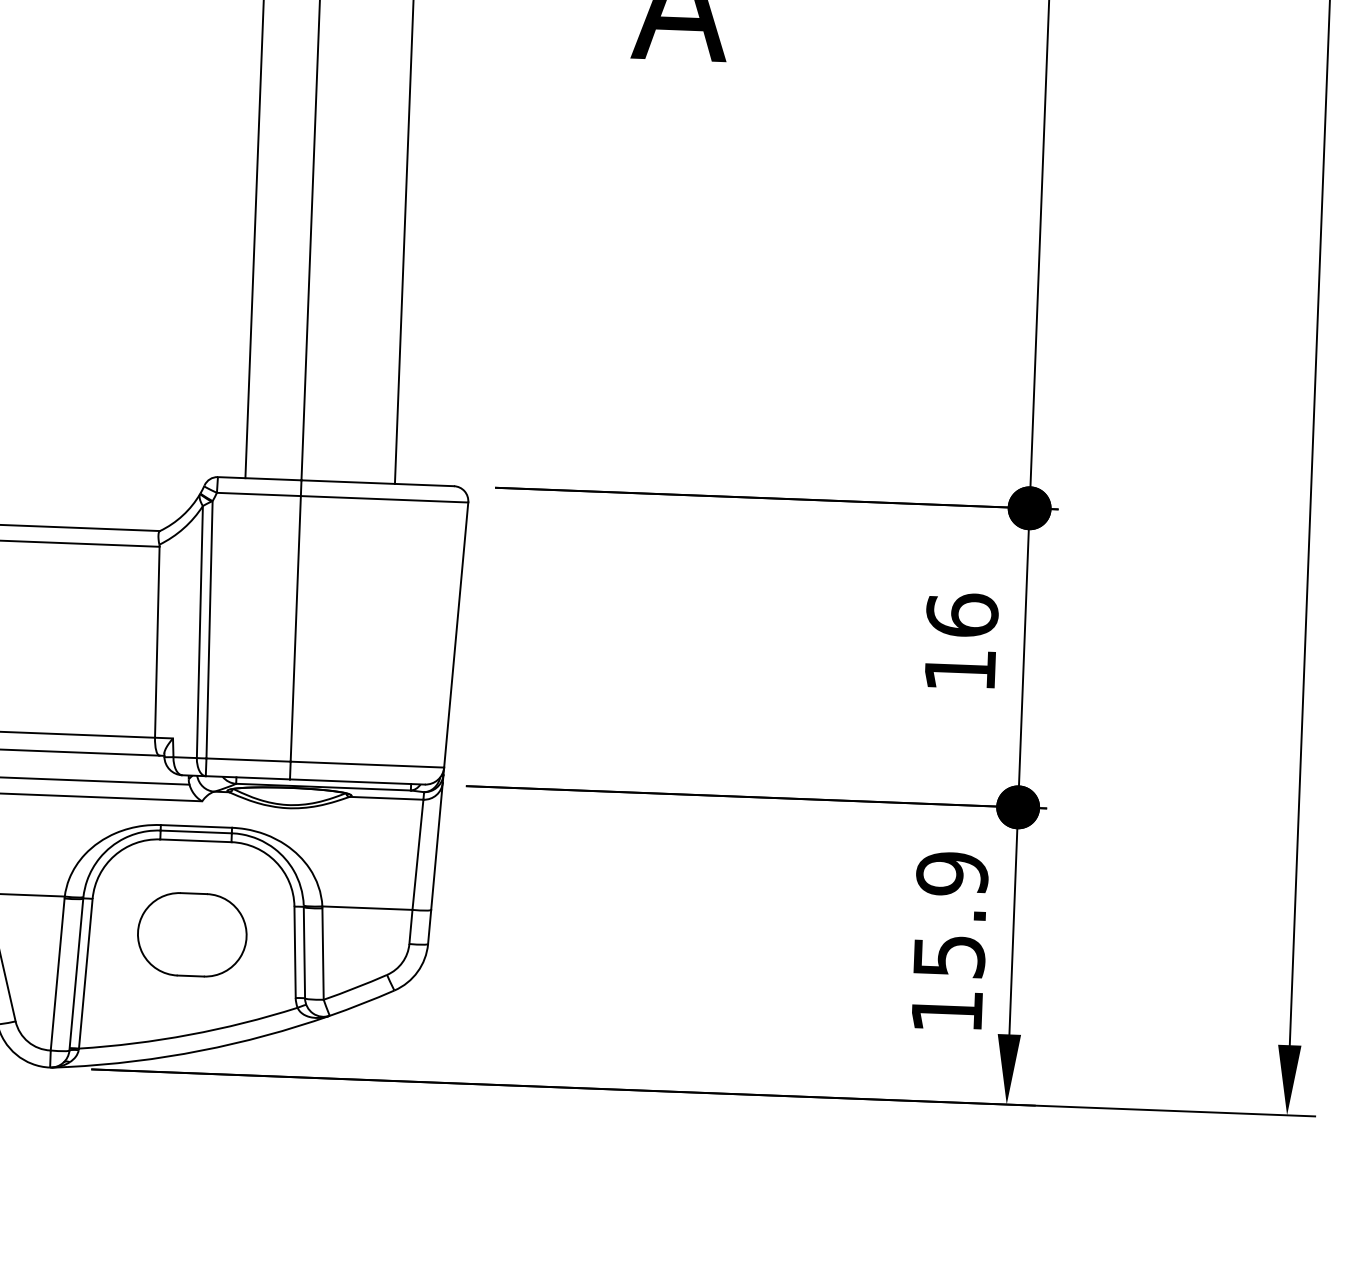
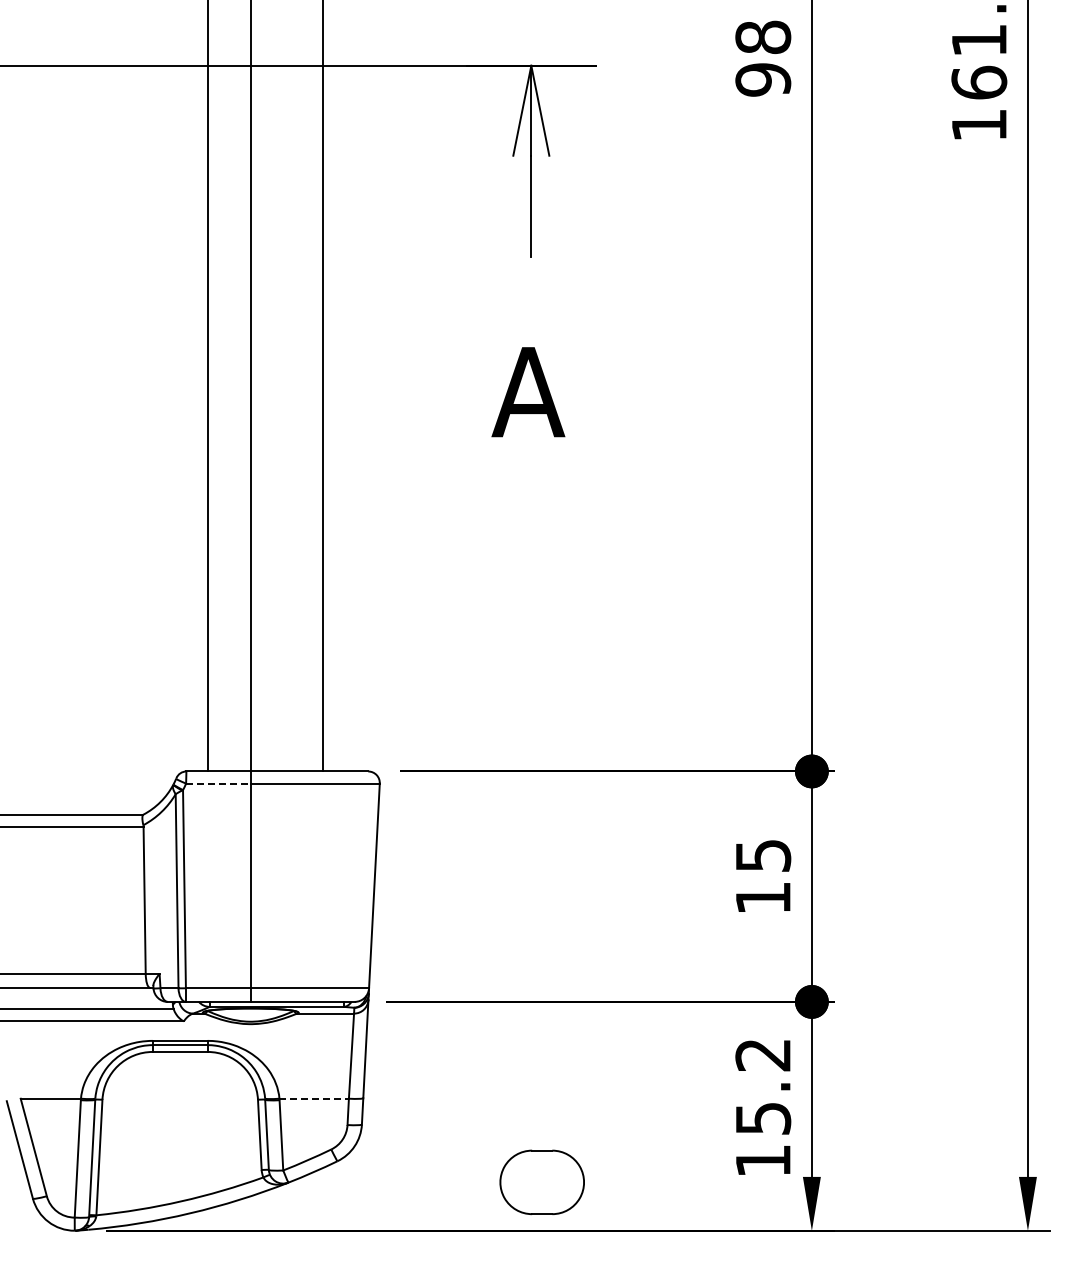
line: (258, 494) -> (218, 783), solid -> dashed
text: (962, 614) -> (763, 855), 16 -> 15
text: (952, 873) -> (763, 1054), 15.9 -> 15.2
line: (367, 907) -> (314, 1098), solid -> dashed
part: (191, 933) -> (541, 1181), moved

